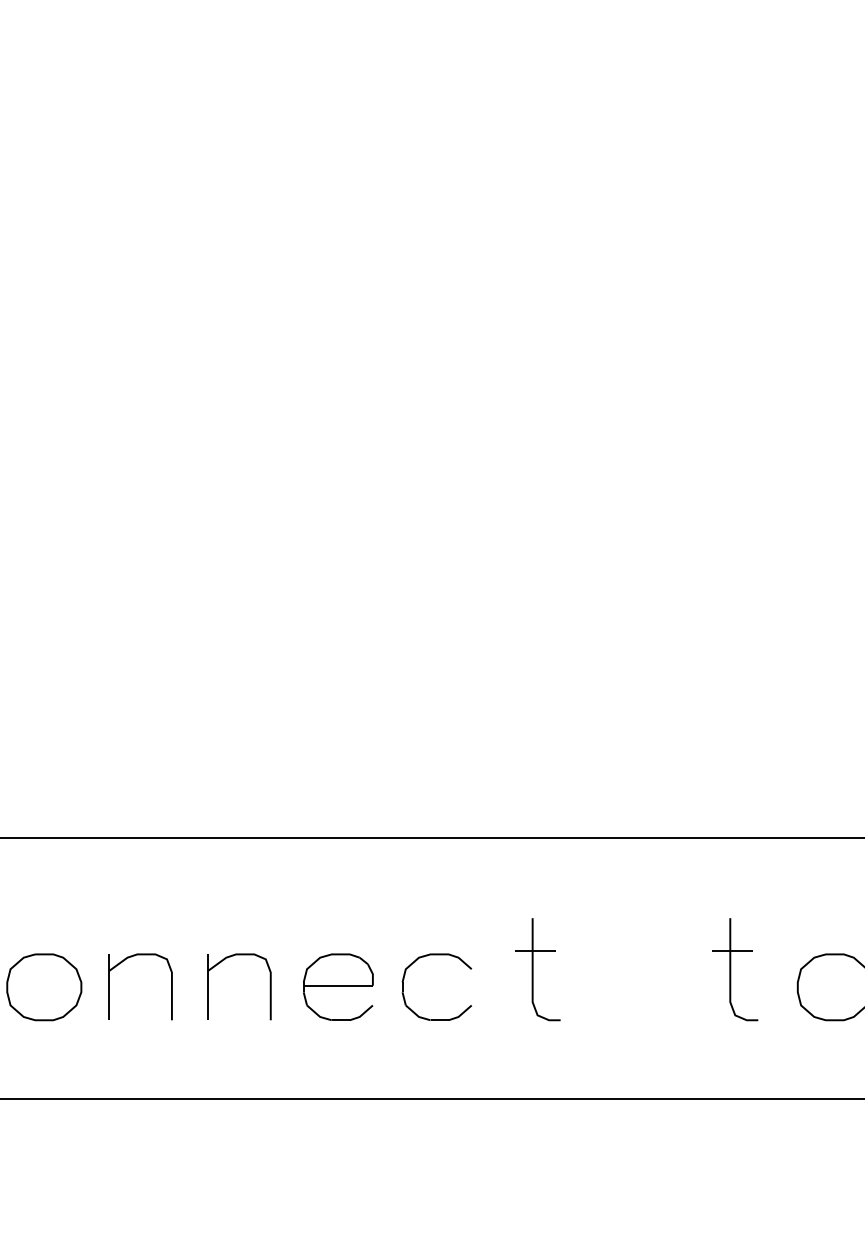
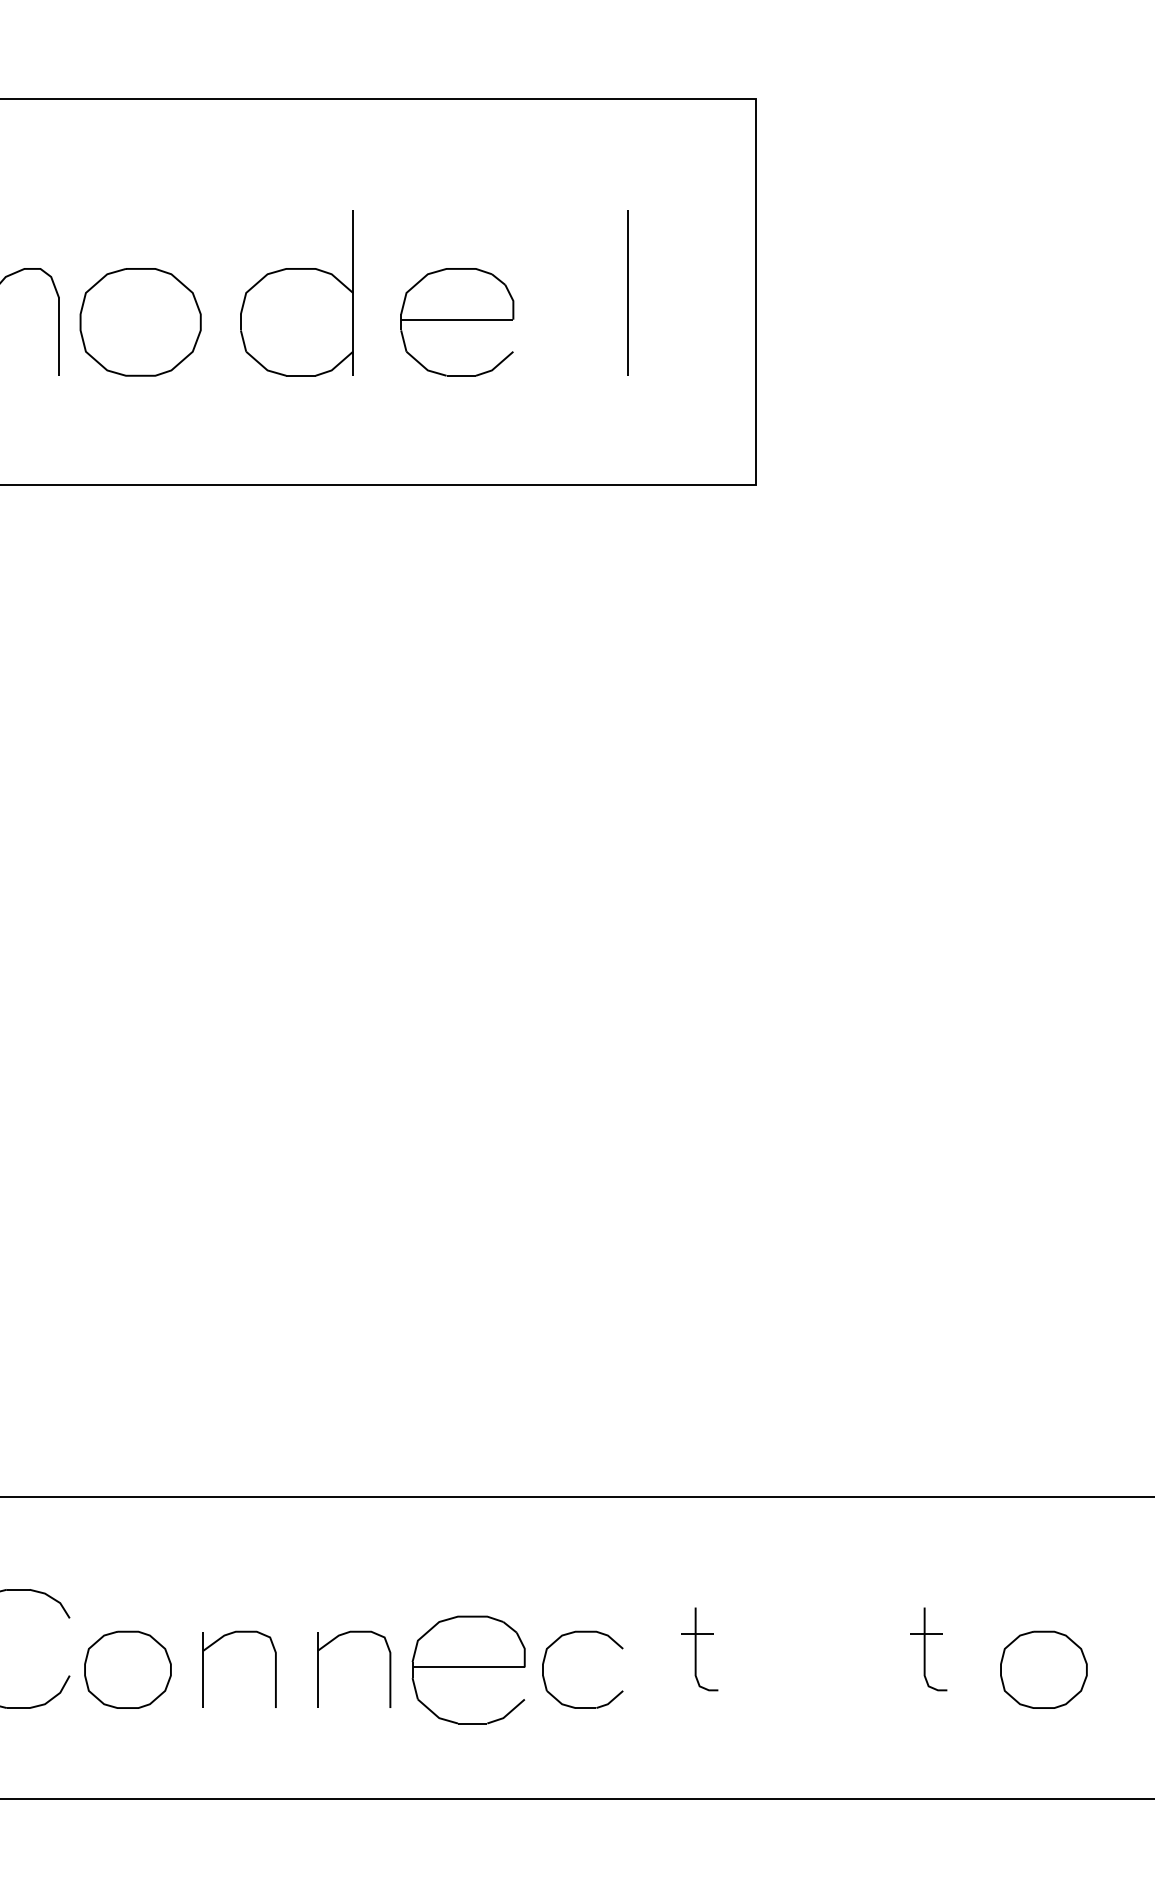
part: (537, 968) -> (699, 1648), size x0.7
part: (735, 968) -> (928, 1648), size x0.7
part: (338, 986) -> (468, 1669), size x1.4

